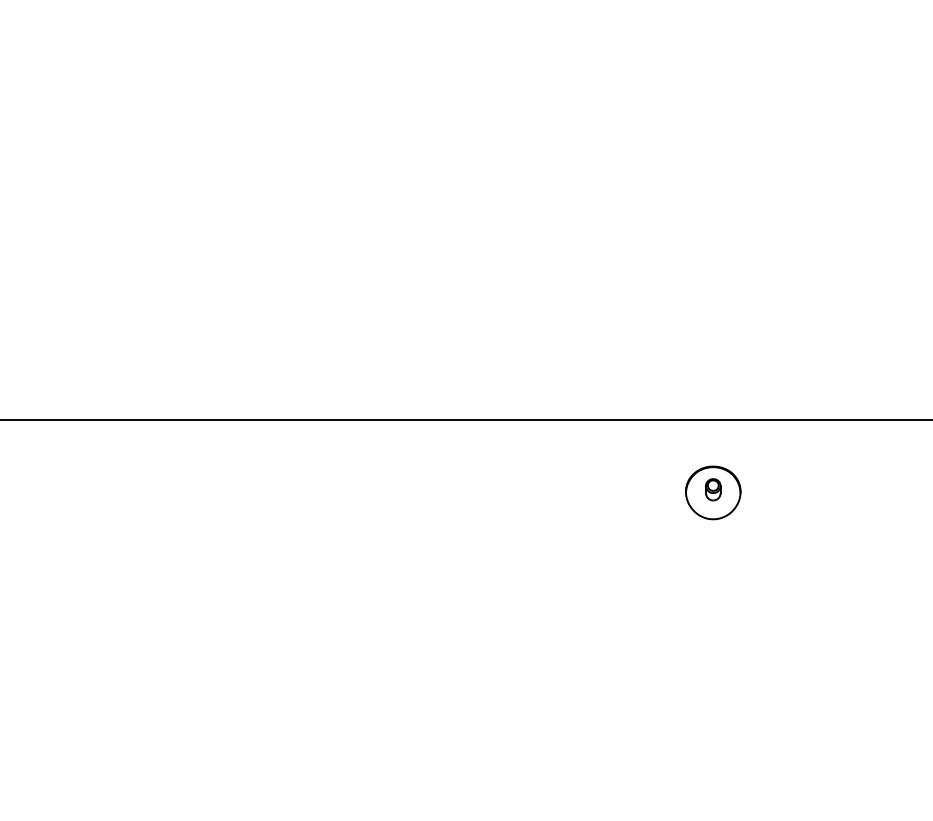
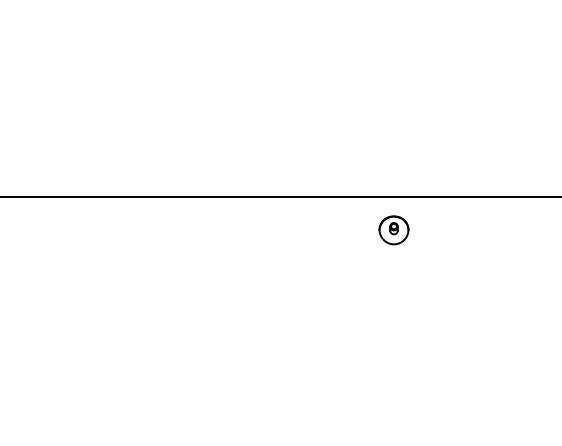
part: (712, 493) -> (393, 230), moved

